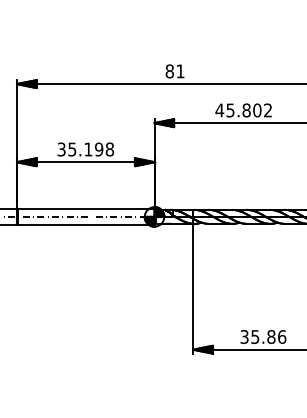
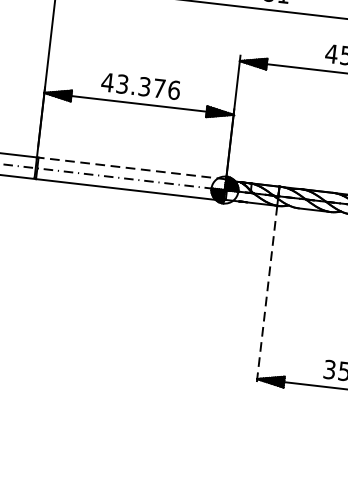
text: (85, 149) -> (140, 86), 35.198 -> 43.376
line: (85, 209) -> (131, 168), solid -> dashed
line: (193, 288) -> (267, 294), solid -> dashed

